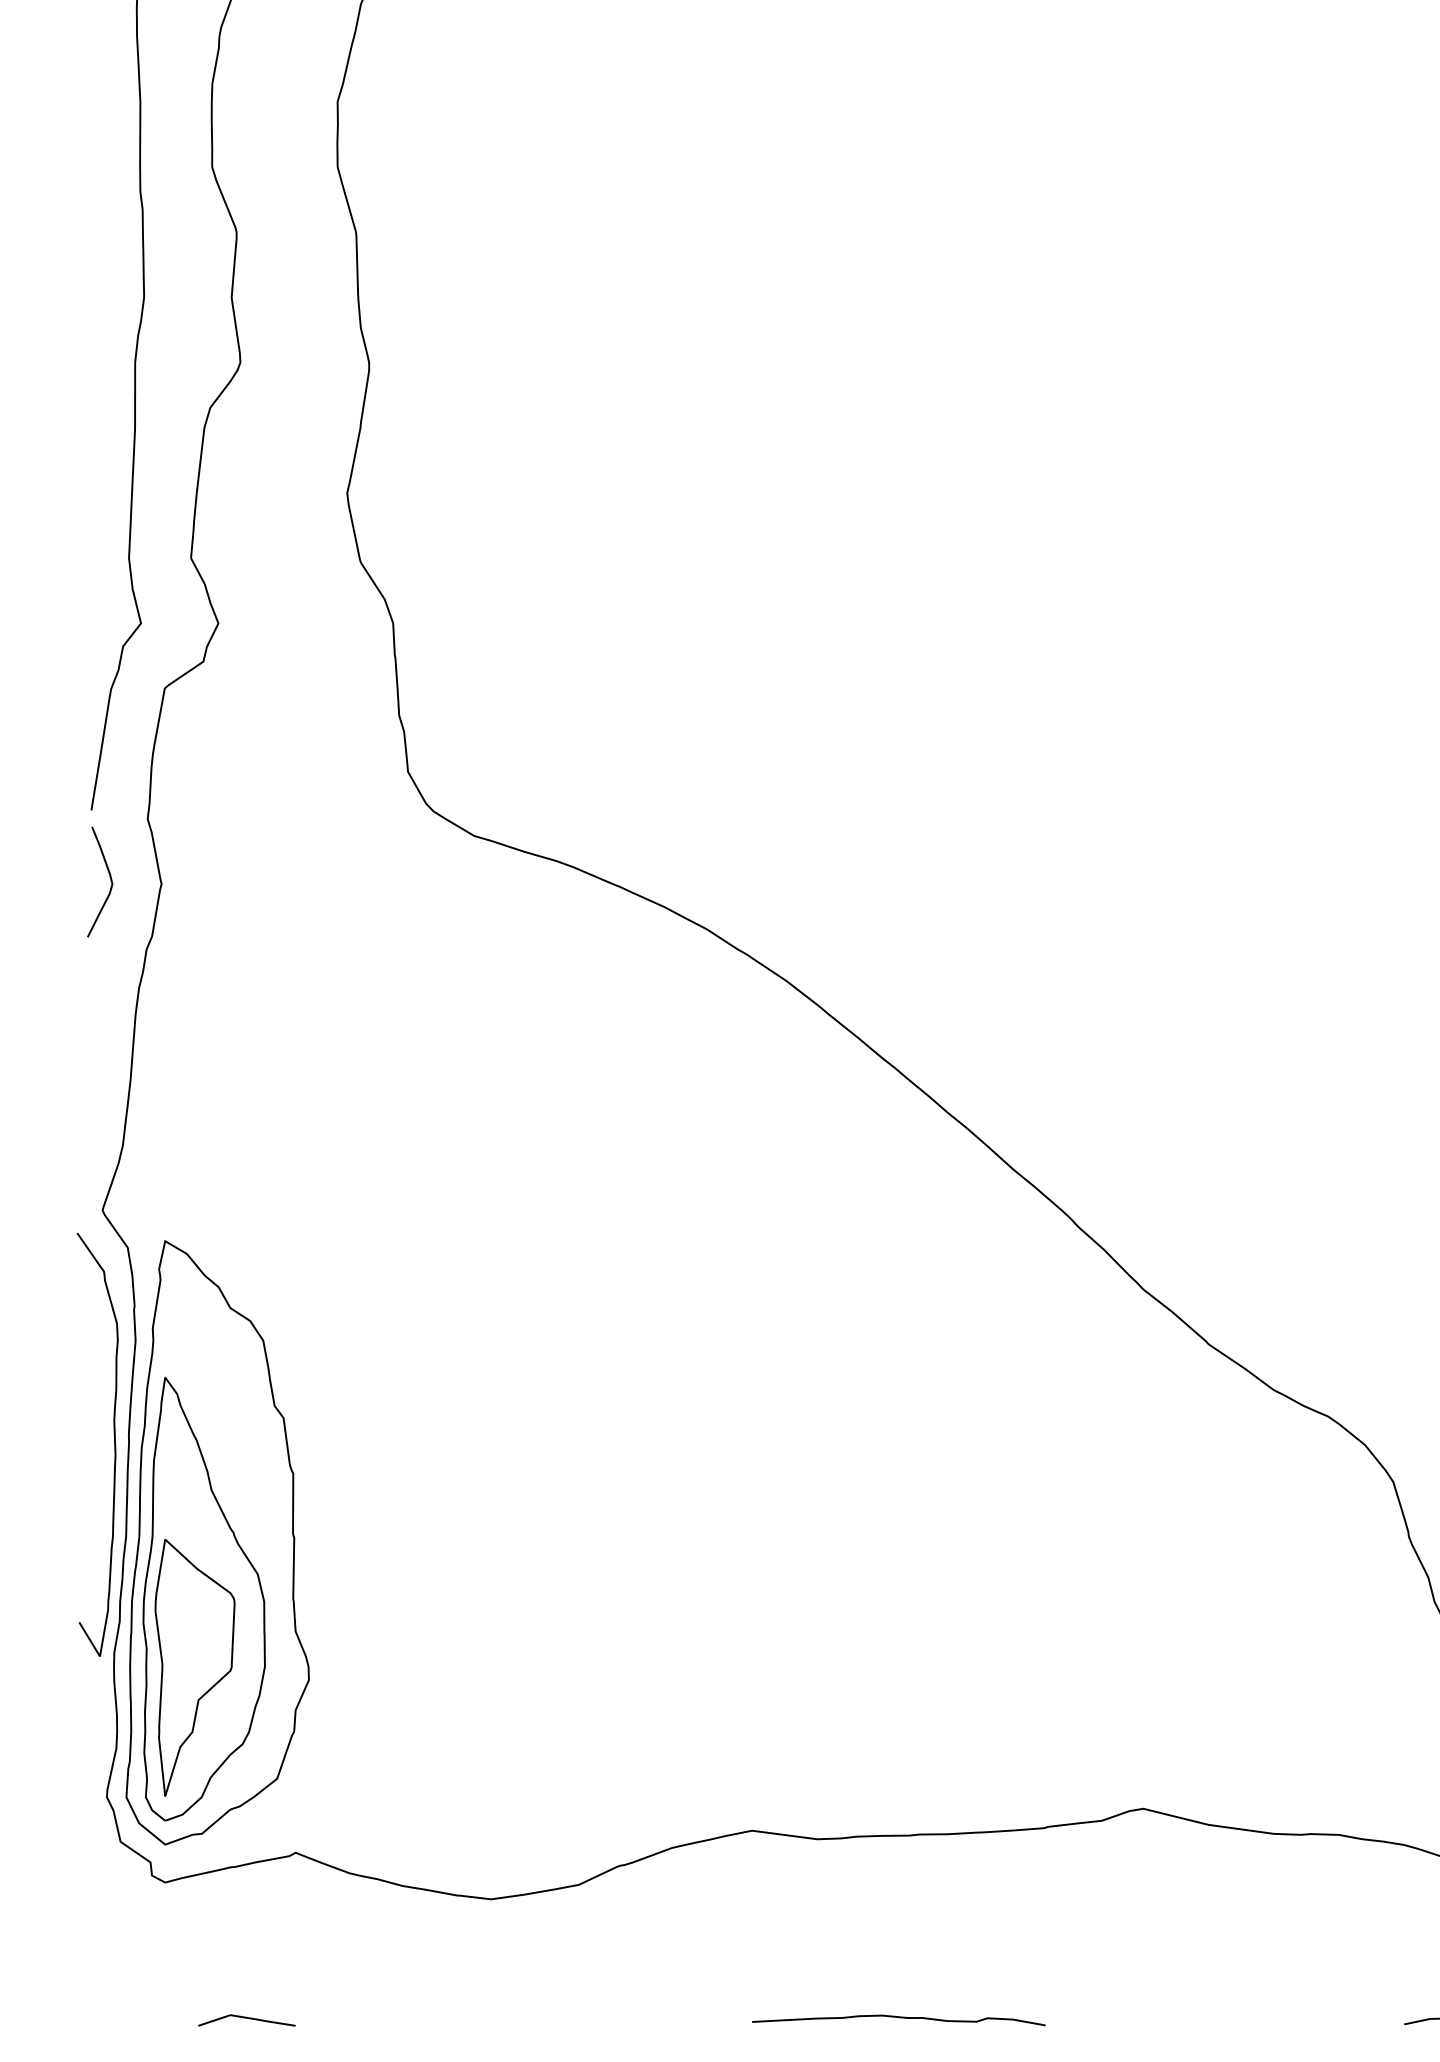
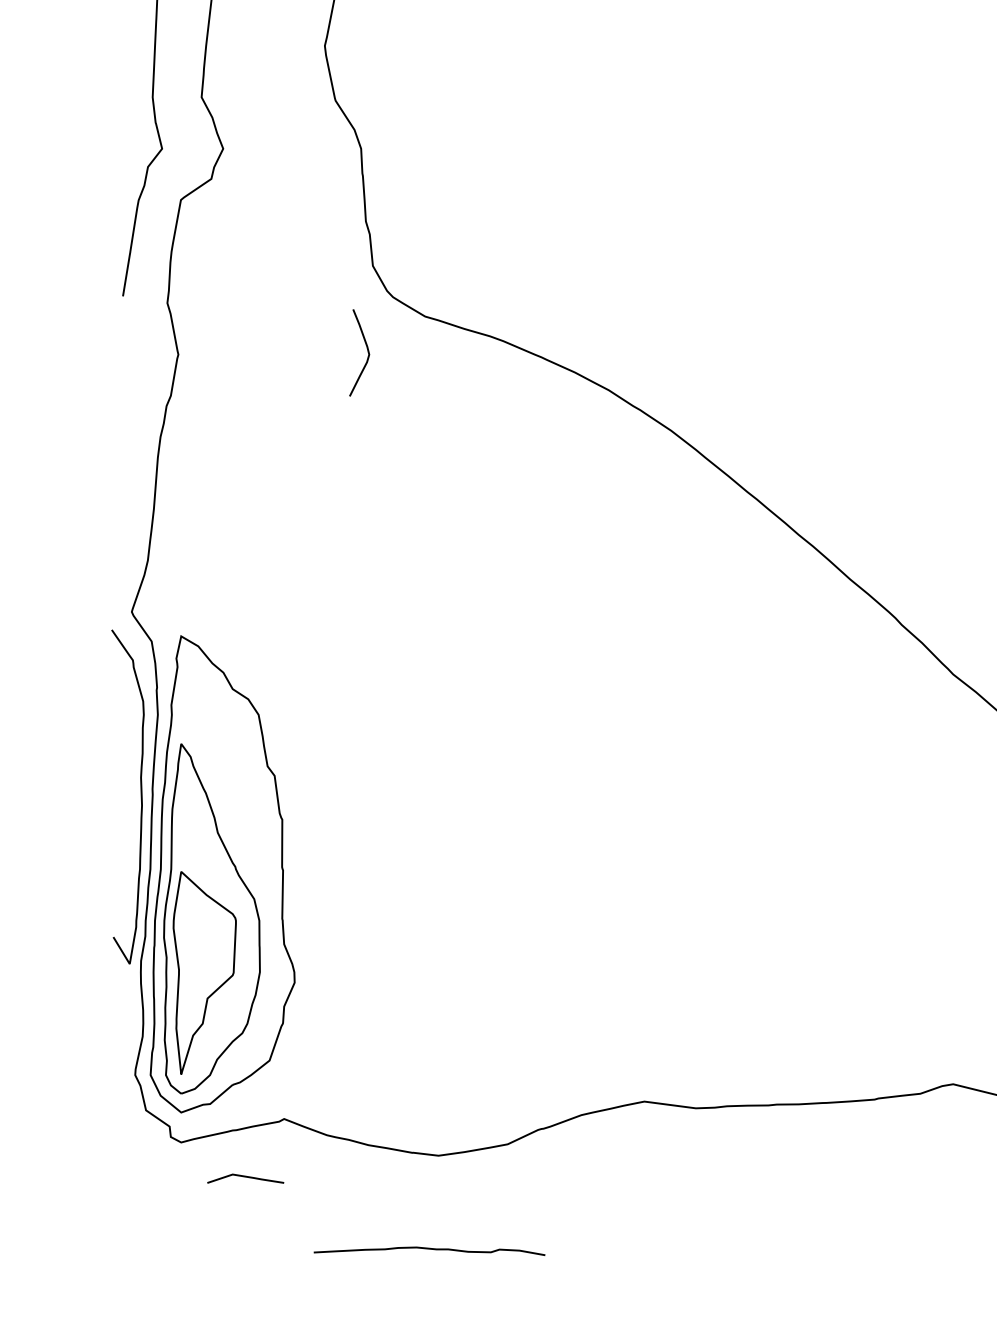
curve: (109, 877) -> (366, 349), moved
line: (246, 2018) -> (245, 1177), moved
curve: (899, 2018) -> (430, 1249), moved

